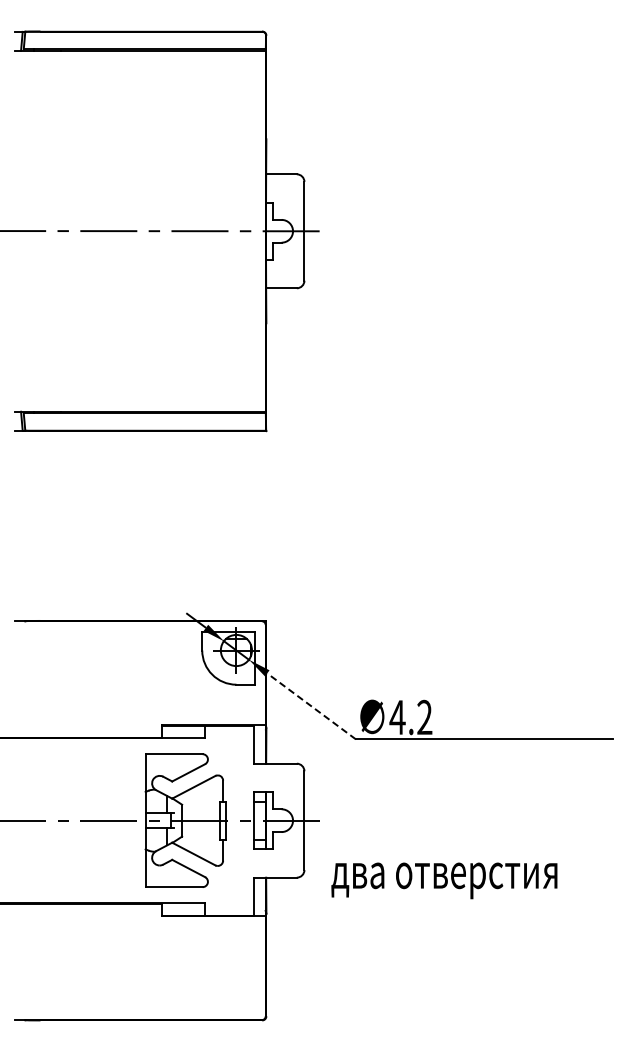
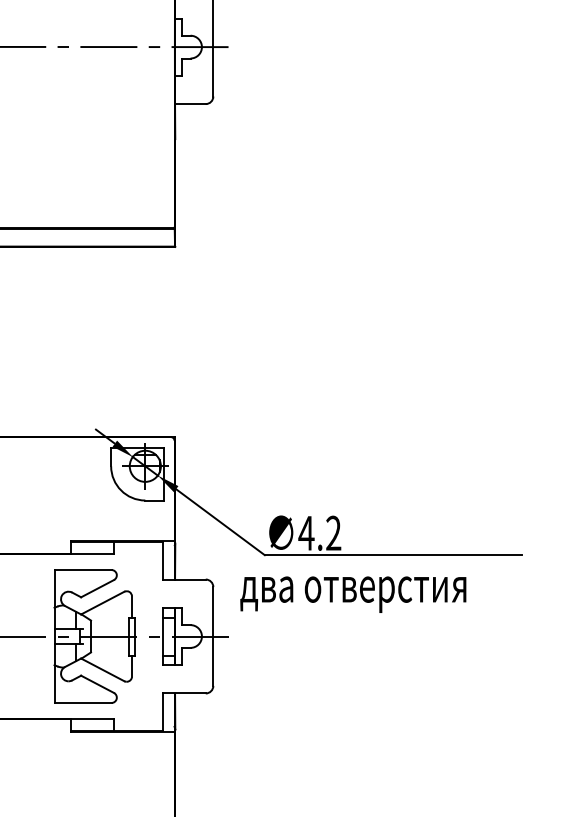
line: (311, 706) -> (220, 522), dashed -> solid
text: (444, 880) -> (353, 594), moved

